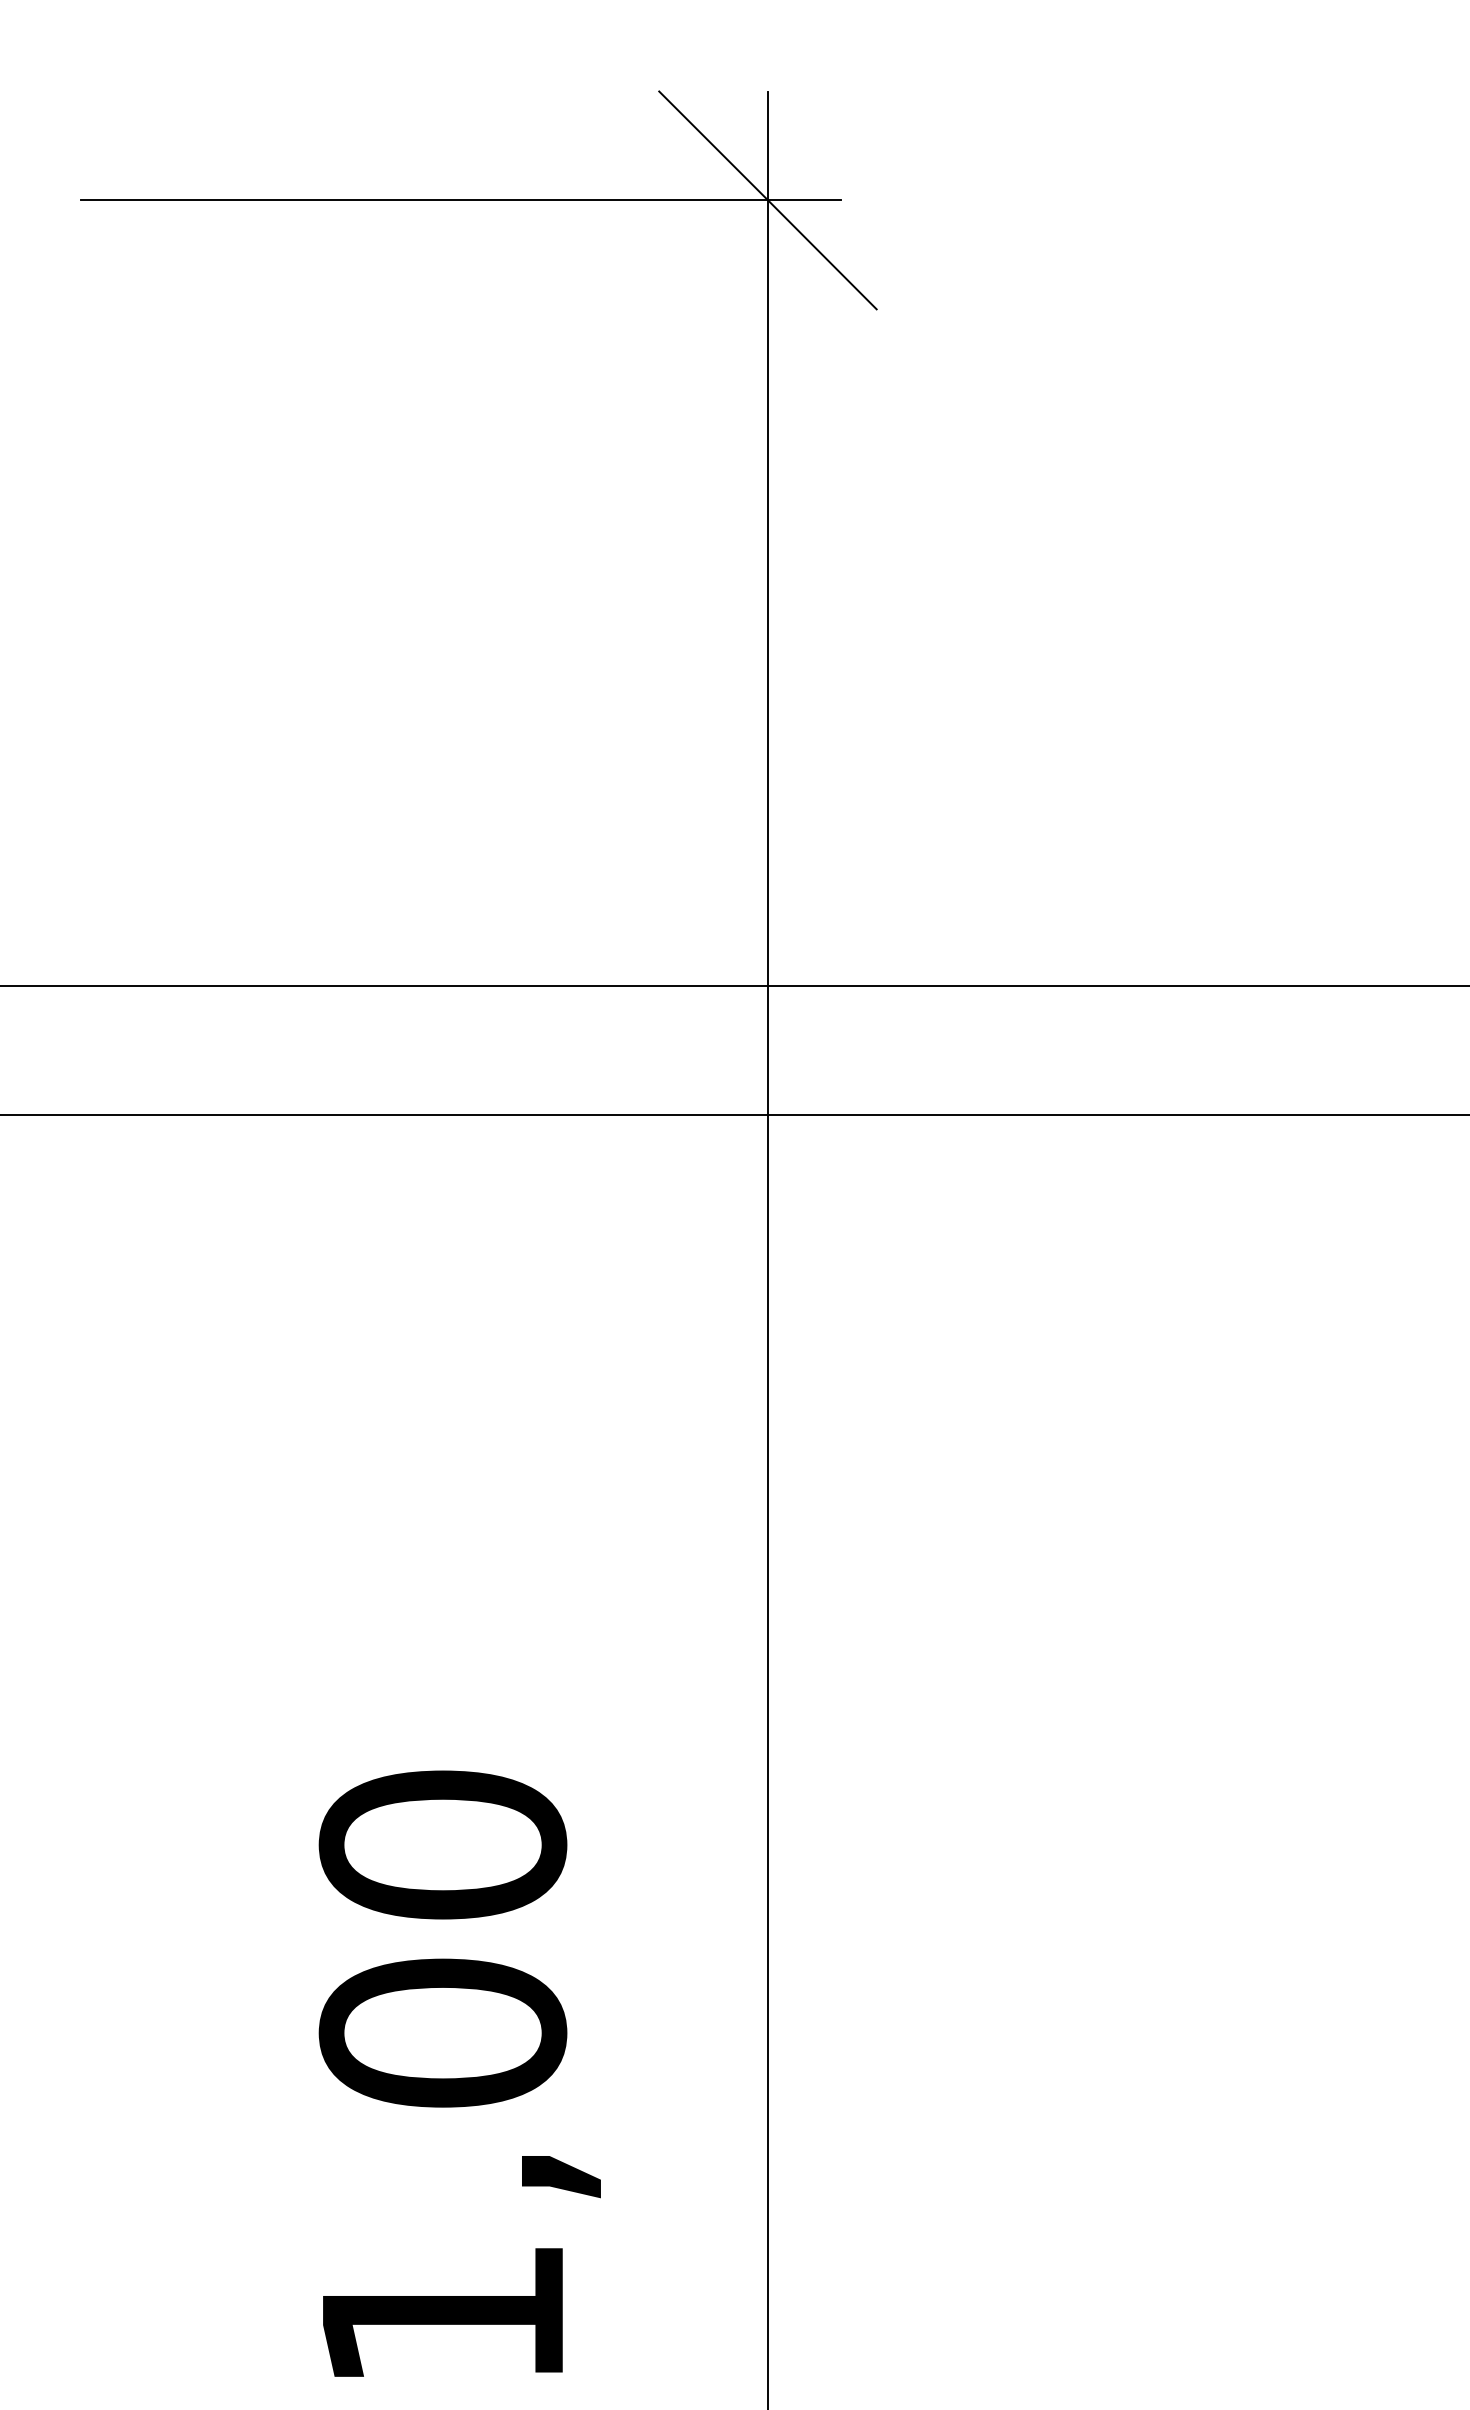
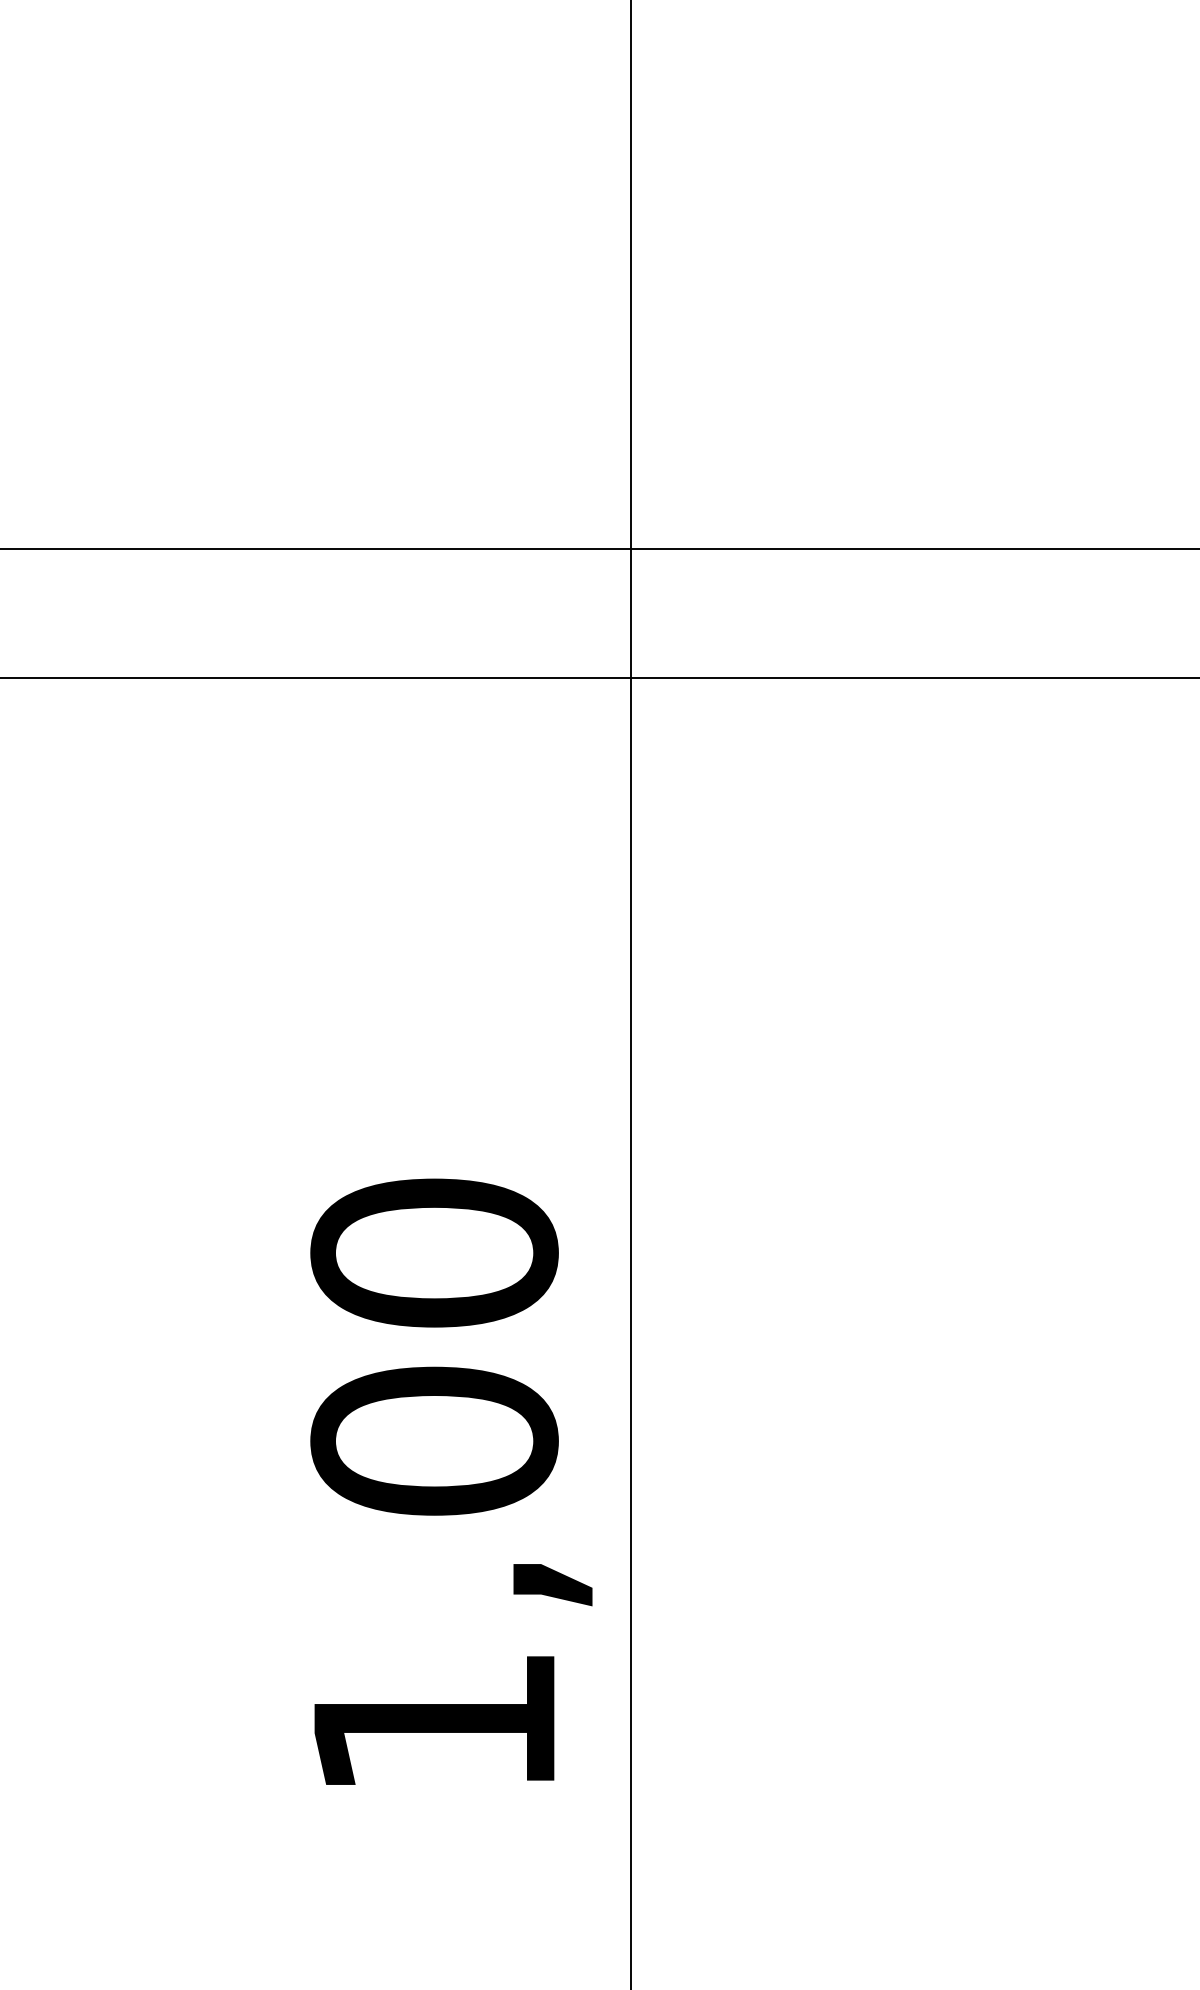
text: (459, 2073) -> (451, 1481), moved

